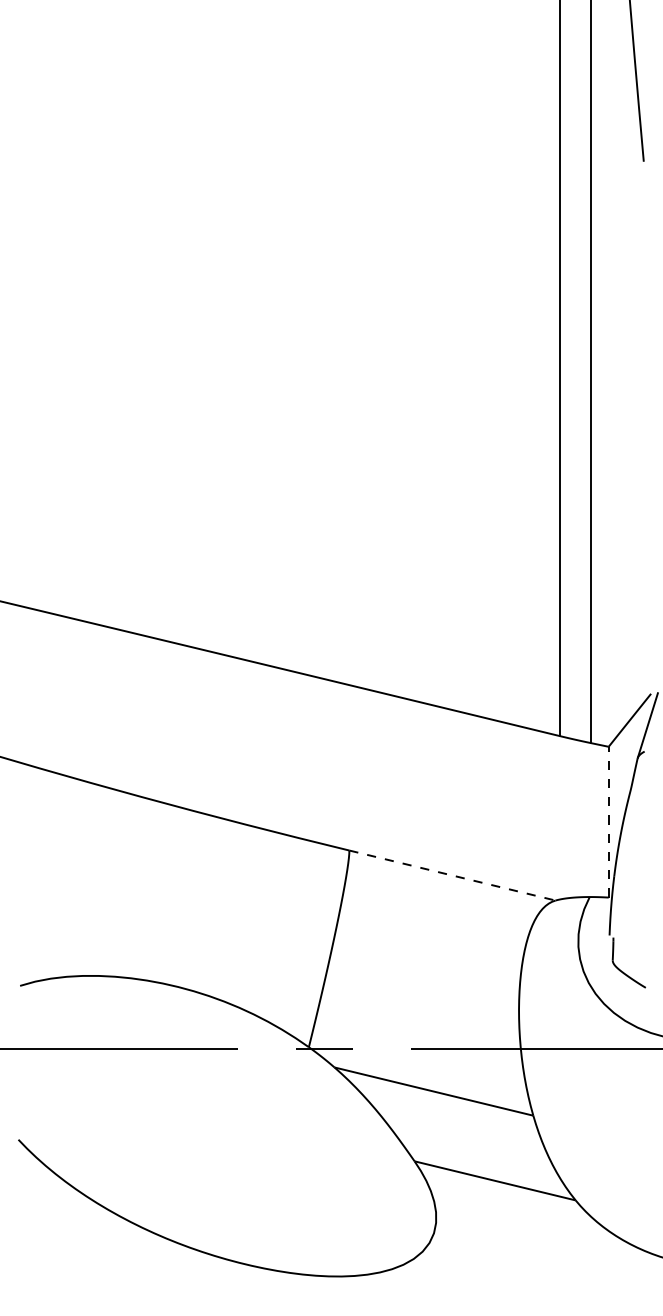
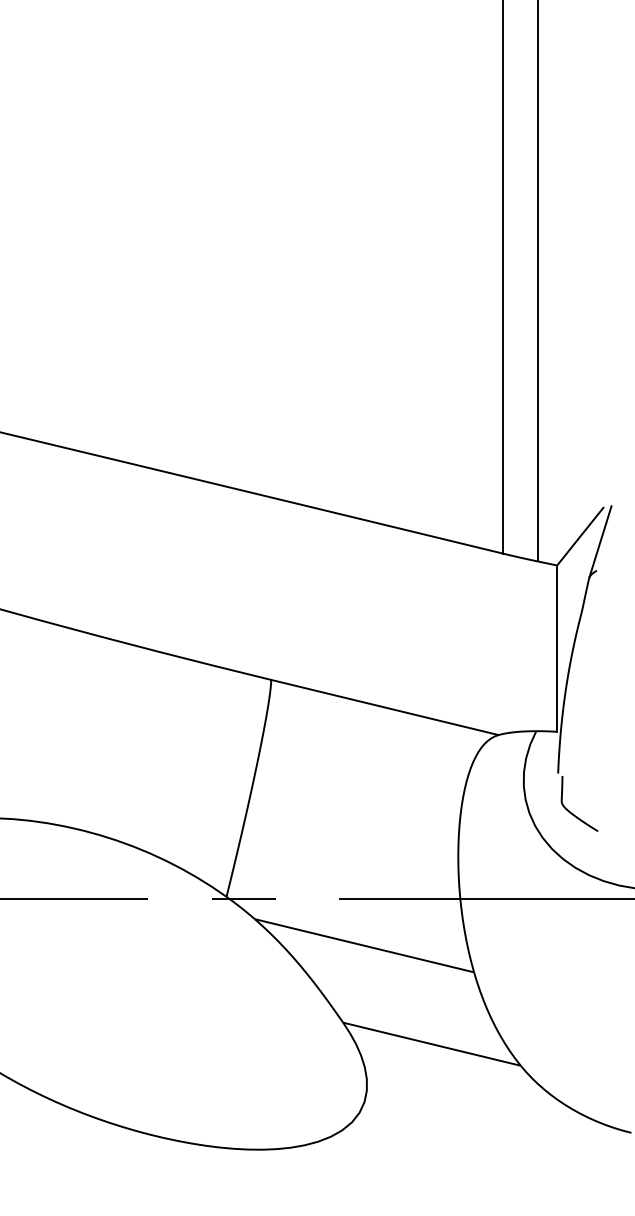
line: (608, 821) -> (556, 647), dashed -> solid
line: (452, 875) -> (384, 707), dashed -> solid

